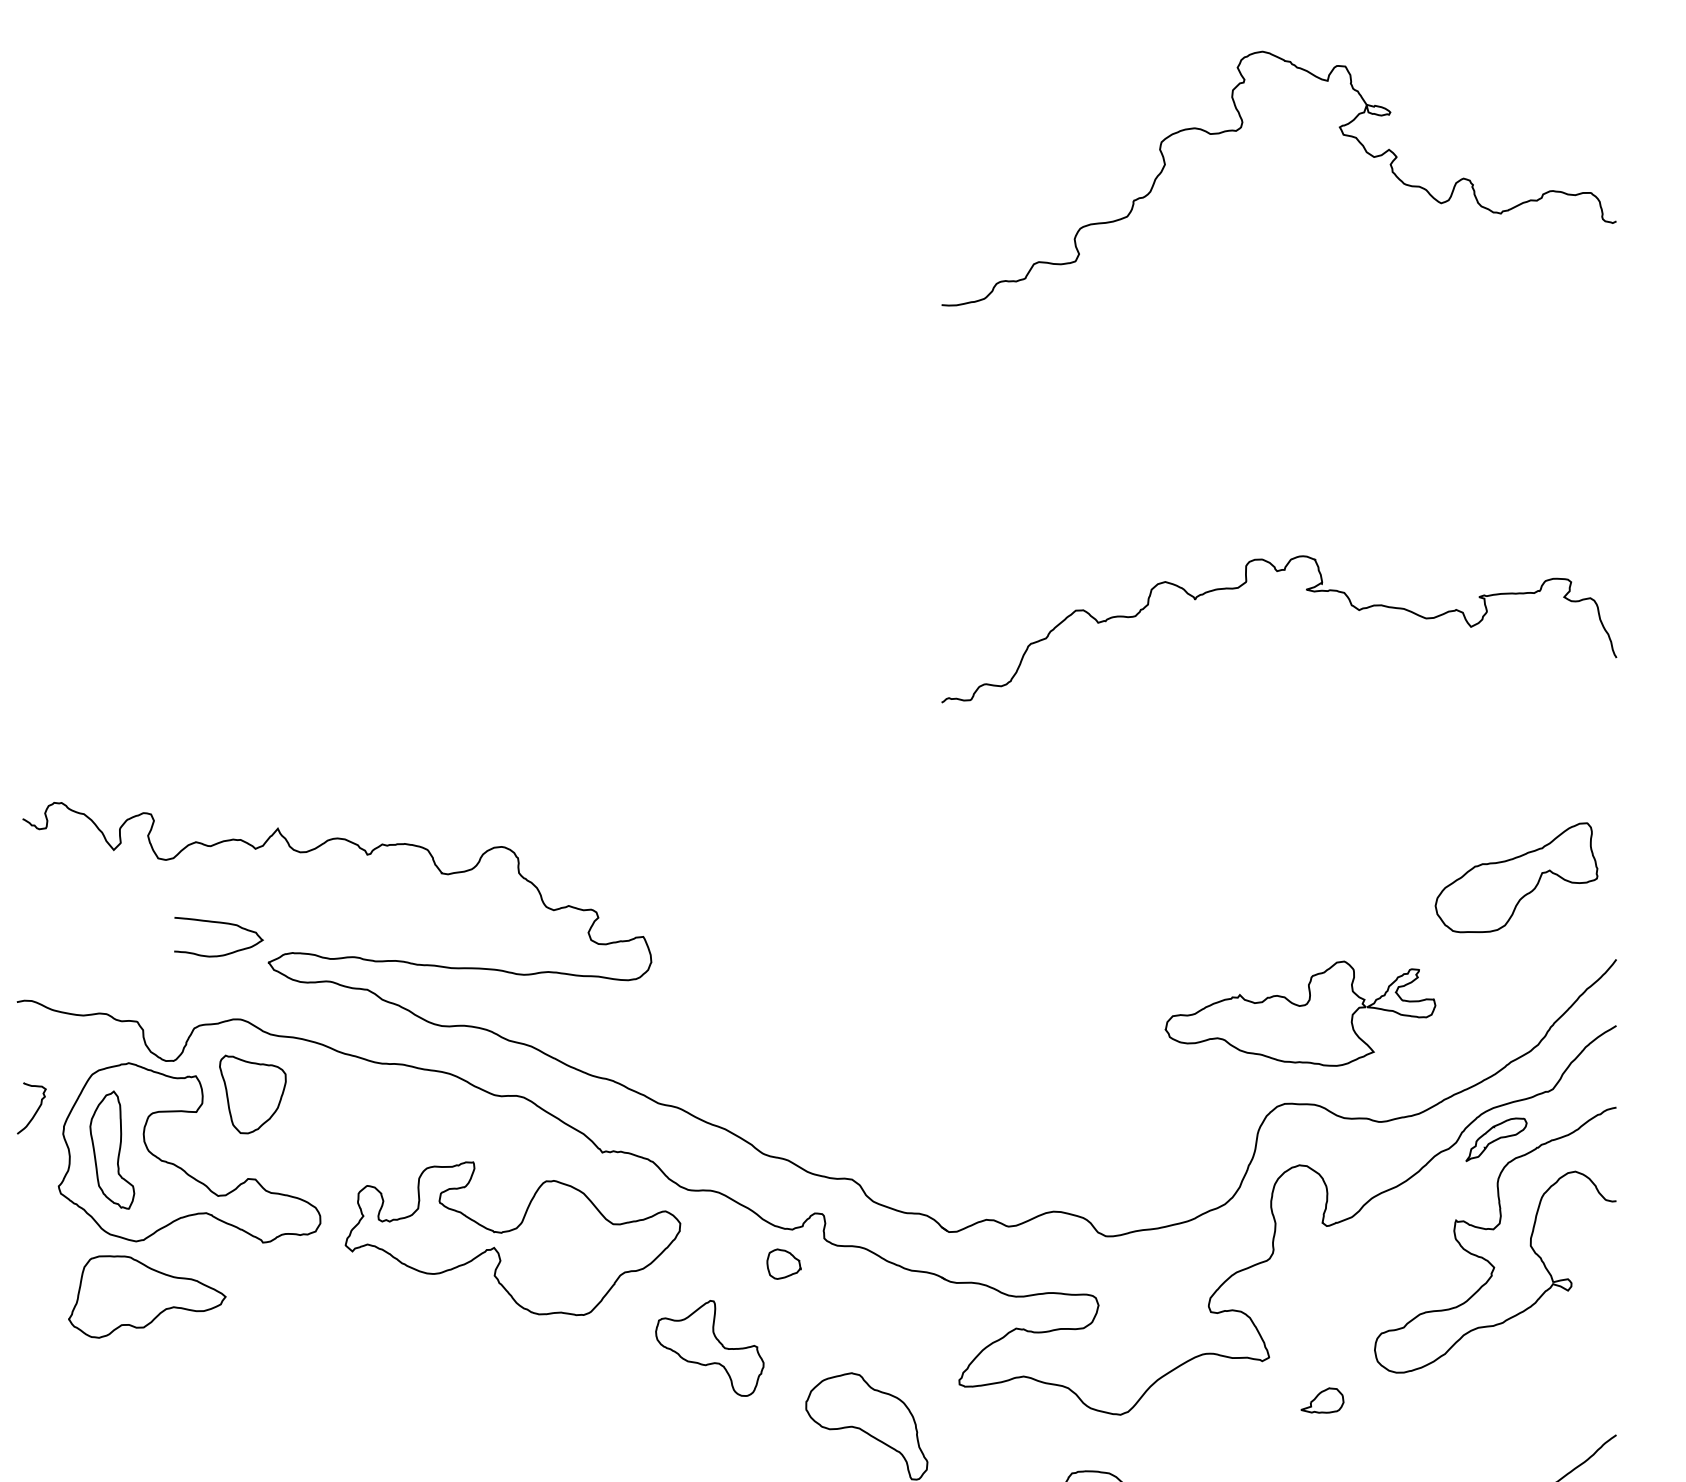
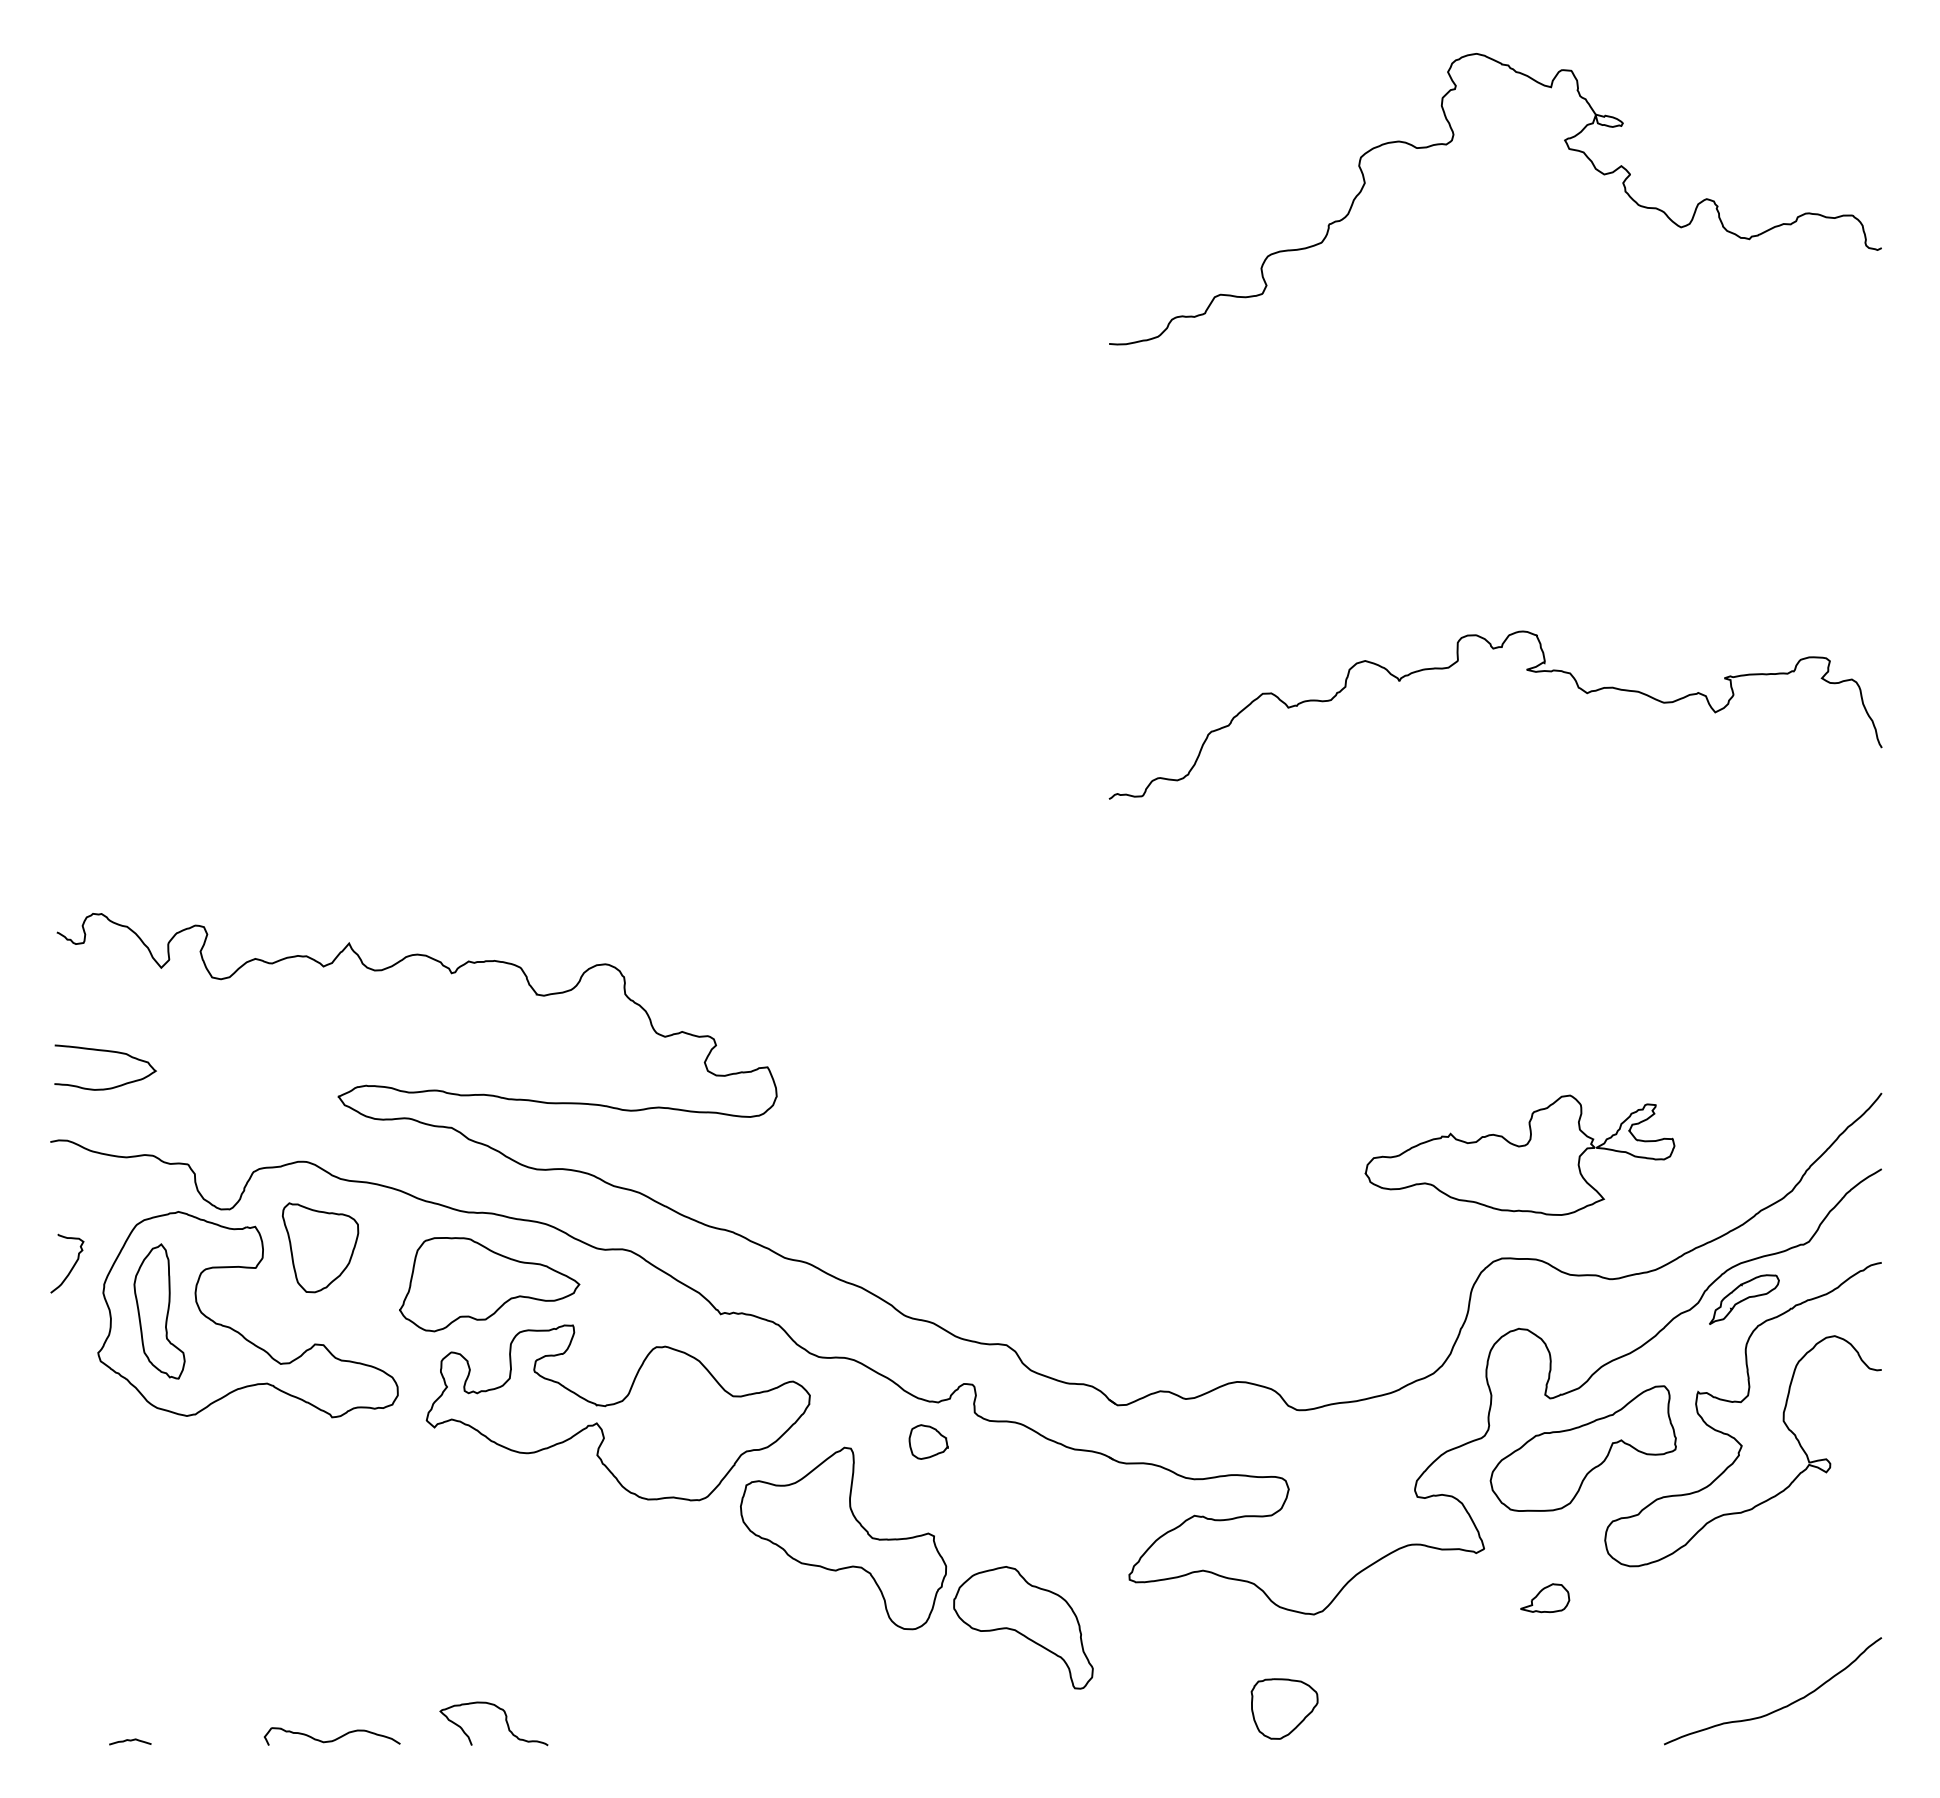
part: (1515, 877) -> (1582, 1448), moved
curve: (222, 923) -> (109, 1052), moved
part: (147, 1296) -> (489, 1284), moved
part: (709, 1348) -> (843, 1538), size x1.67

